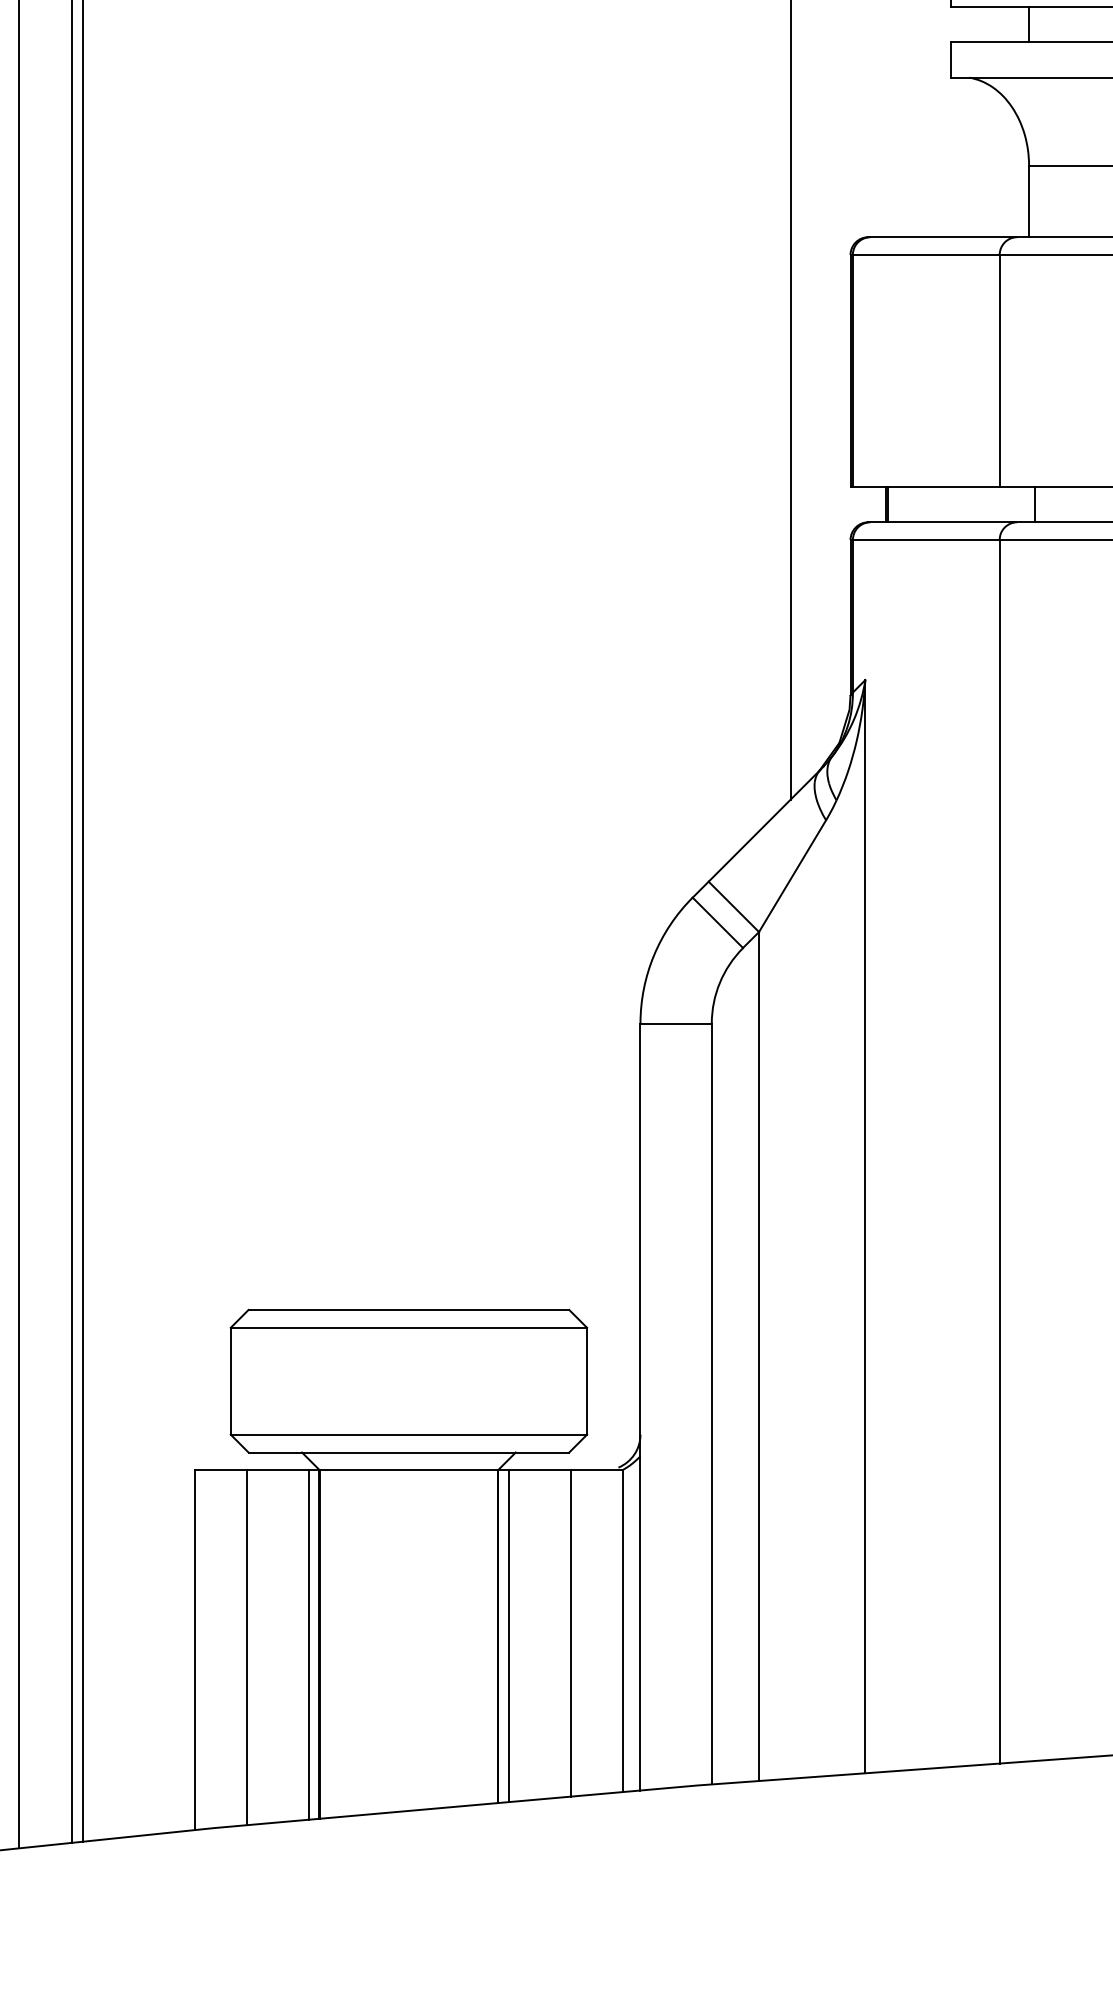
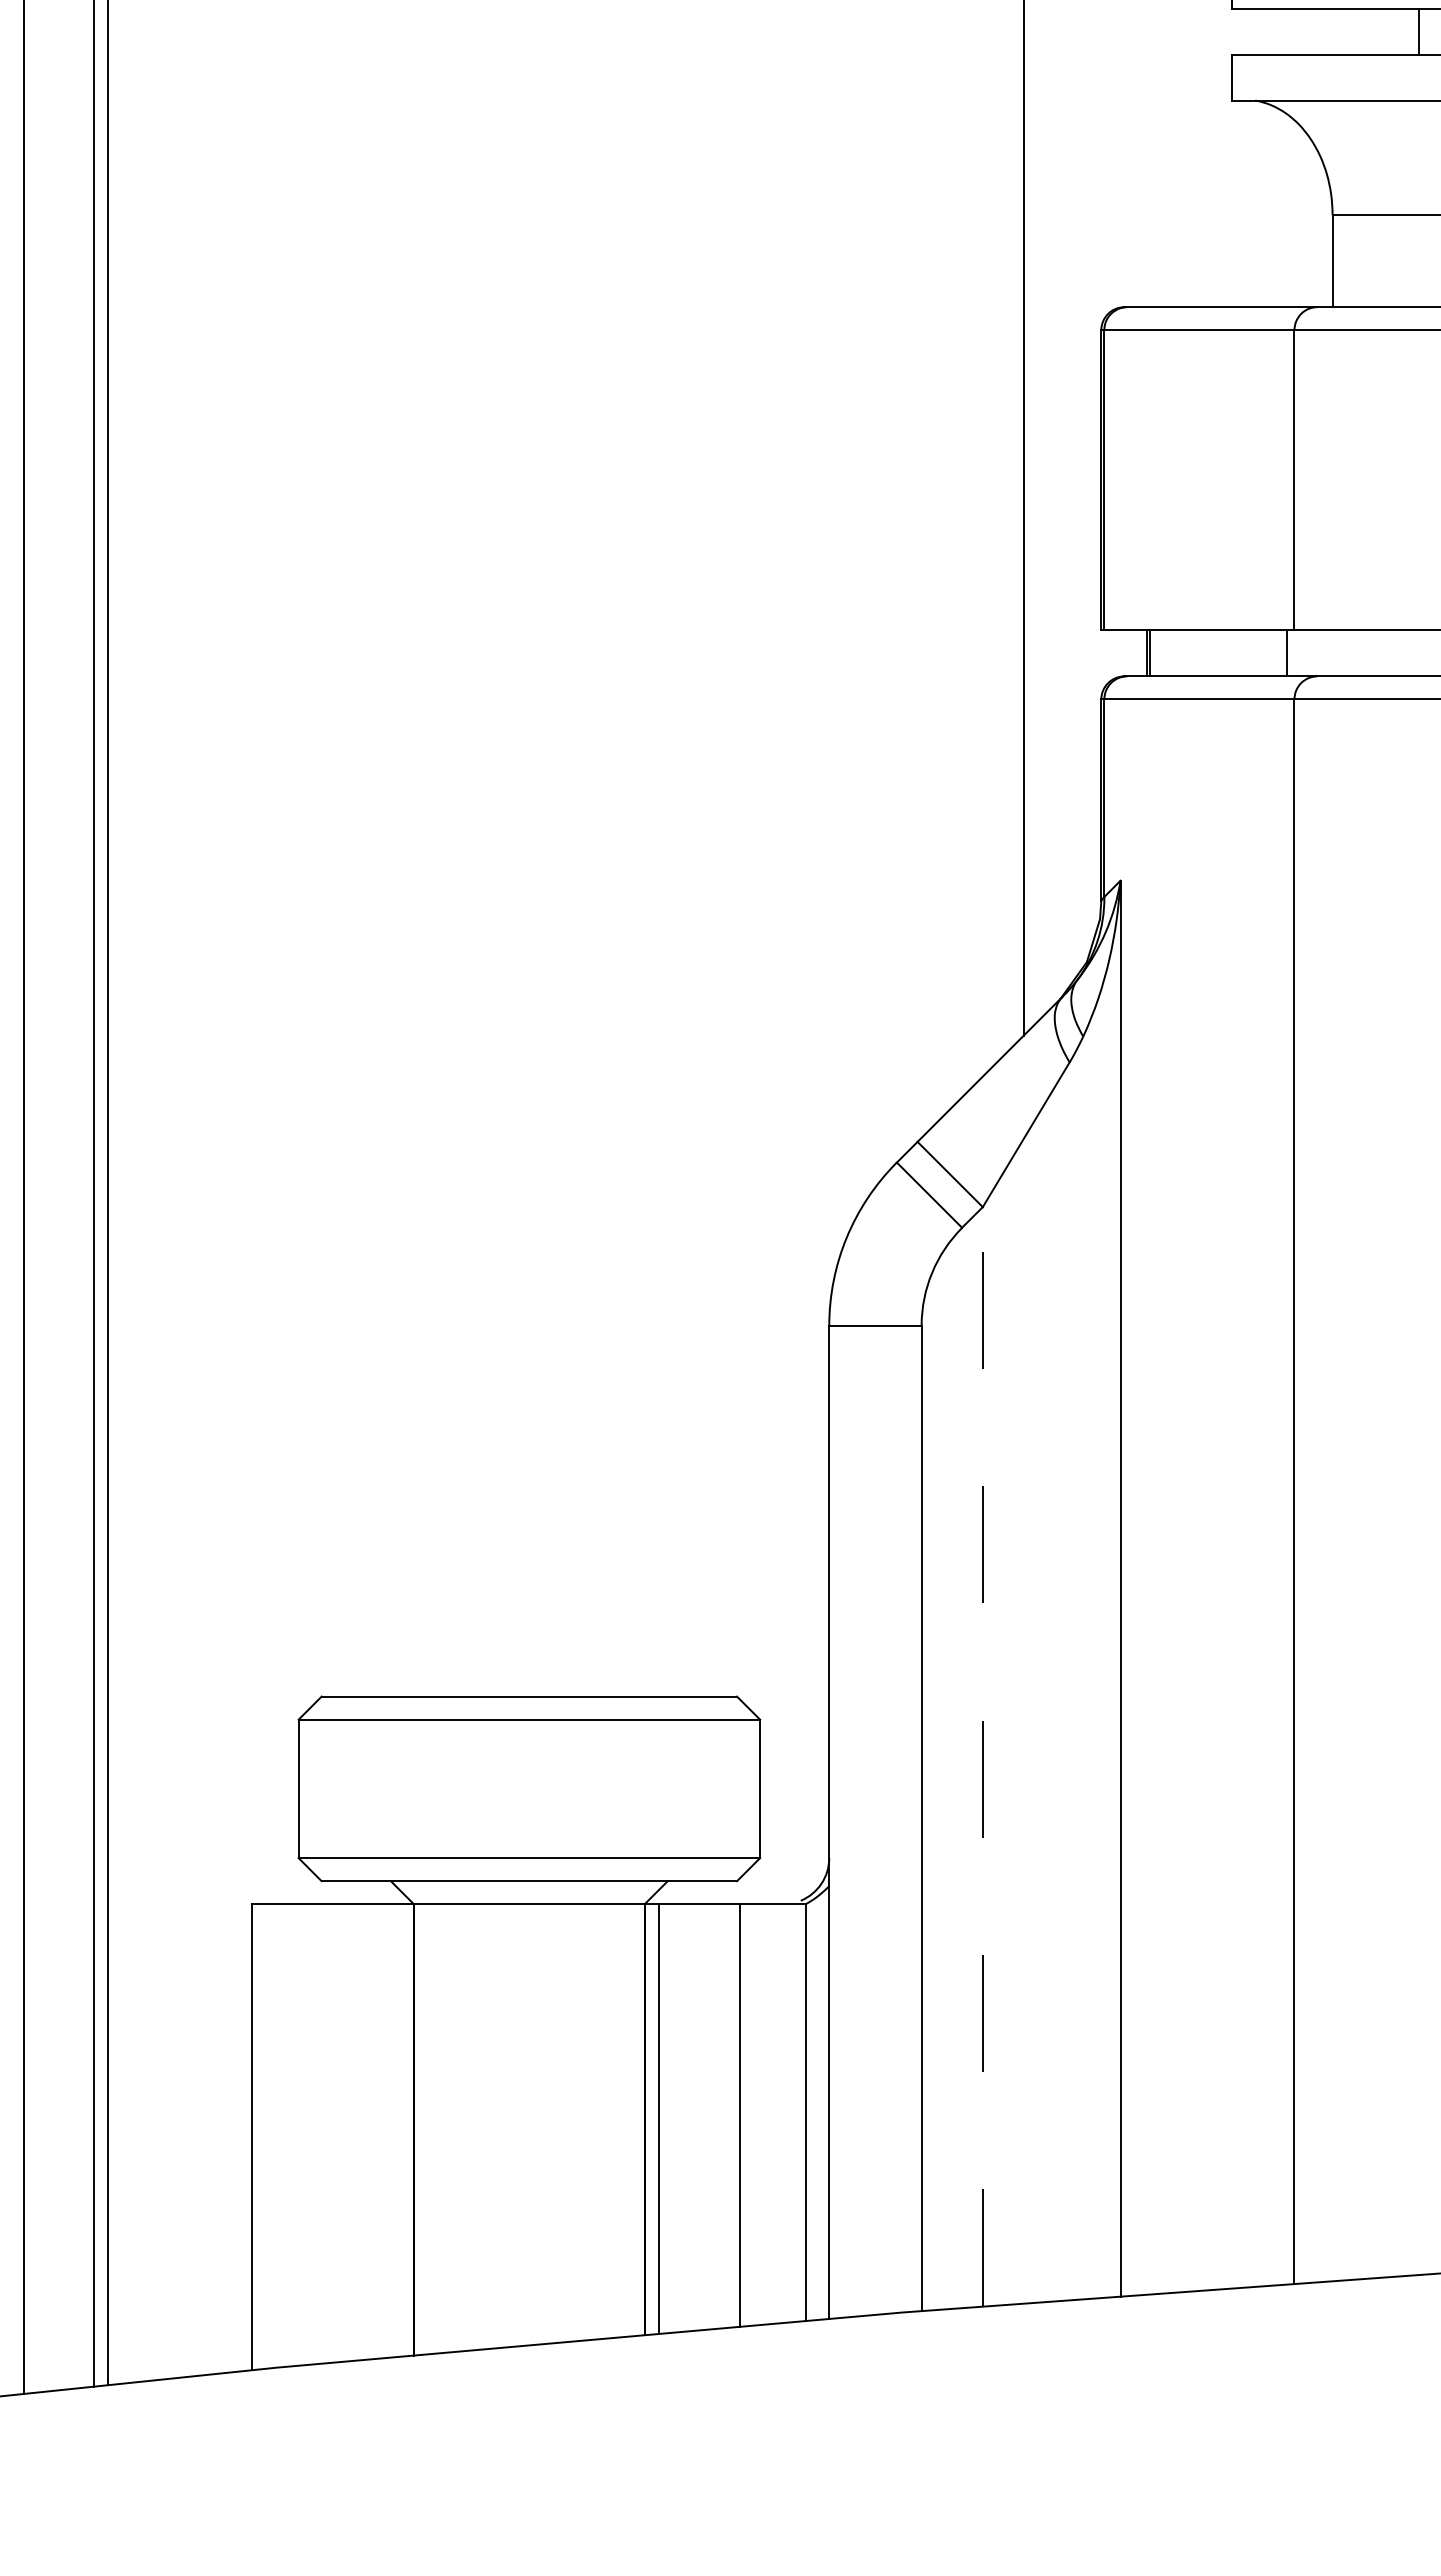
line: (1029, 24) -> (1418, 31), moved
line: (1035, 504) -> (1287, 653), moved
line: (758, 1356) -> (982, 1756), solid -> dashed
line: (309, 1644) -> (400, 2130), removed
line: (246, 1647) -> (319, 2133), removed

